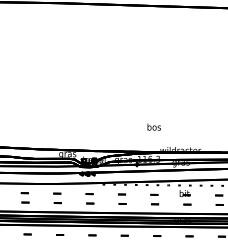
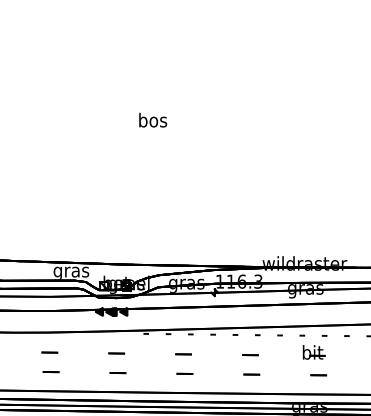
text: (153, 126) -> (151, 118), moved

